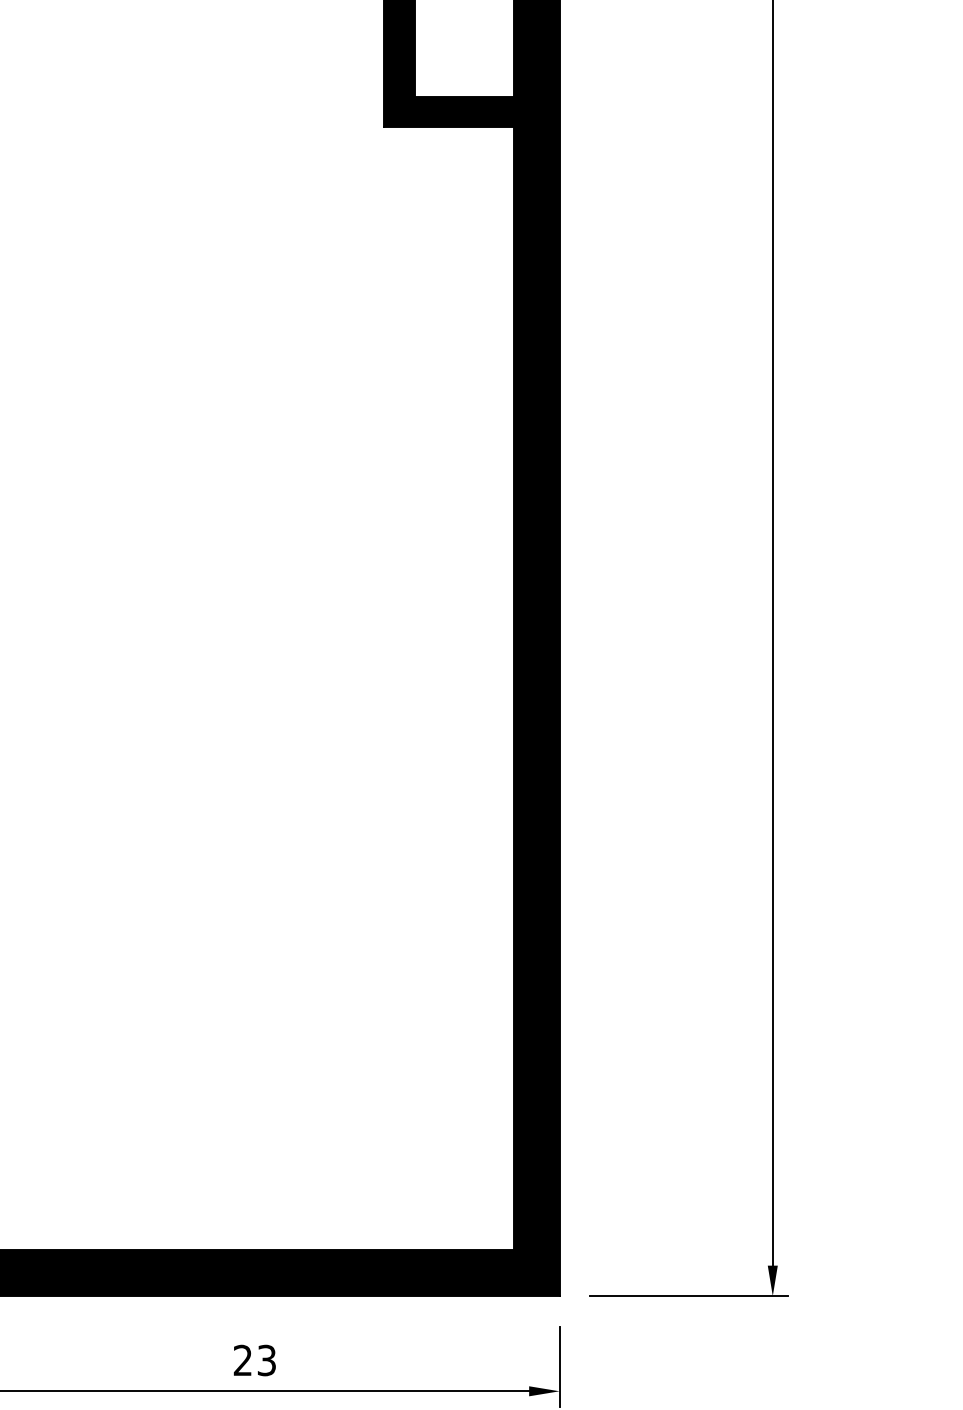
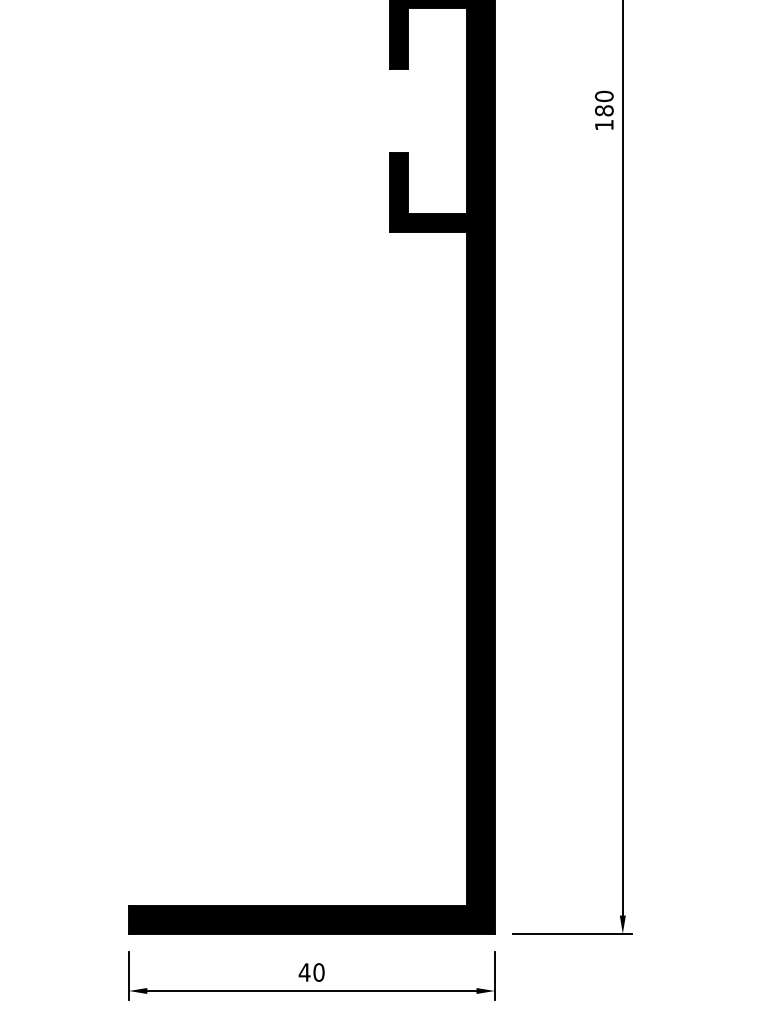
text: (254, 1360) -> (311, 972), 23 -> 40

